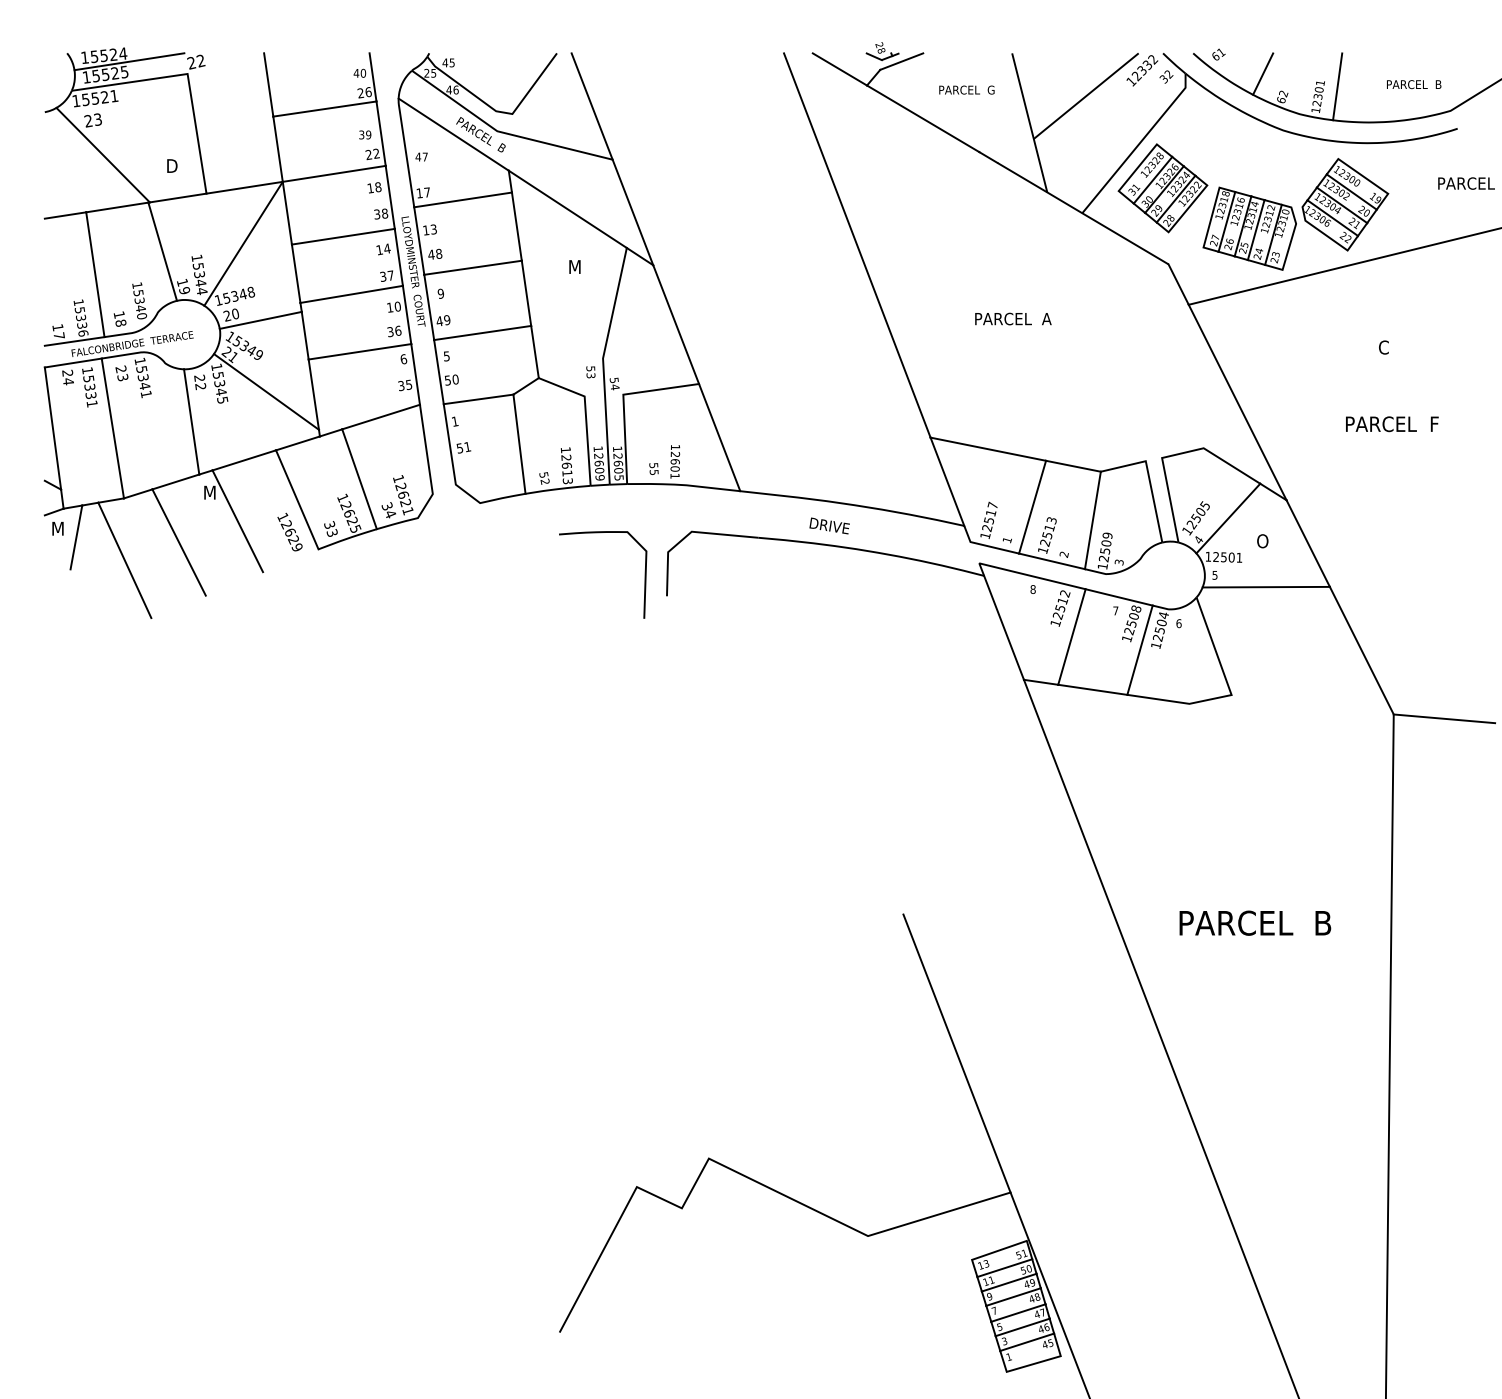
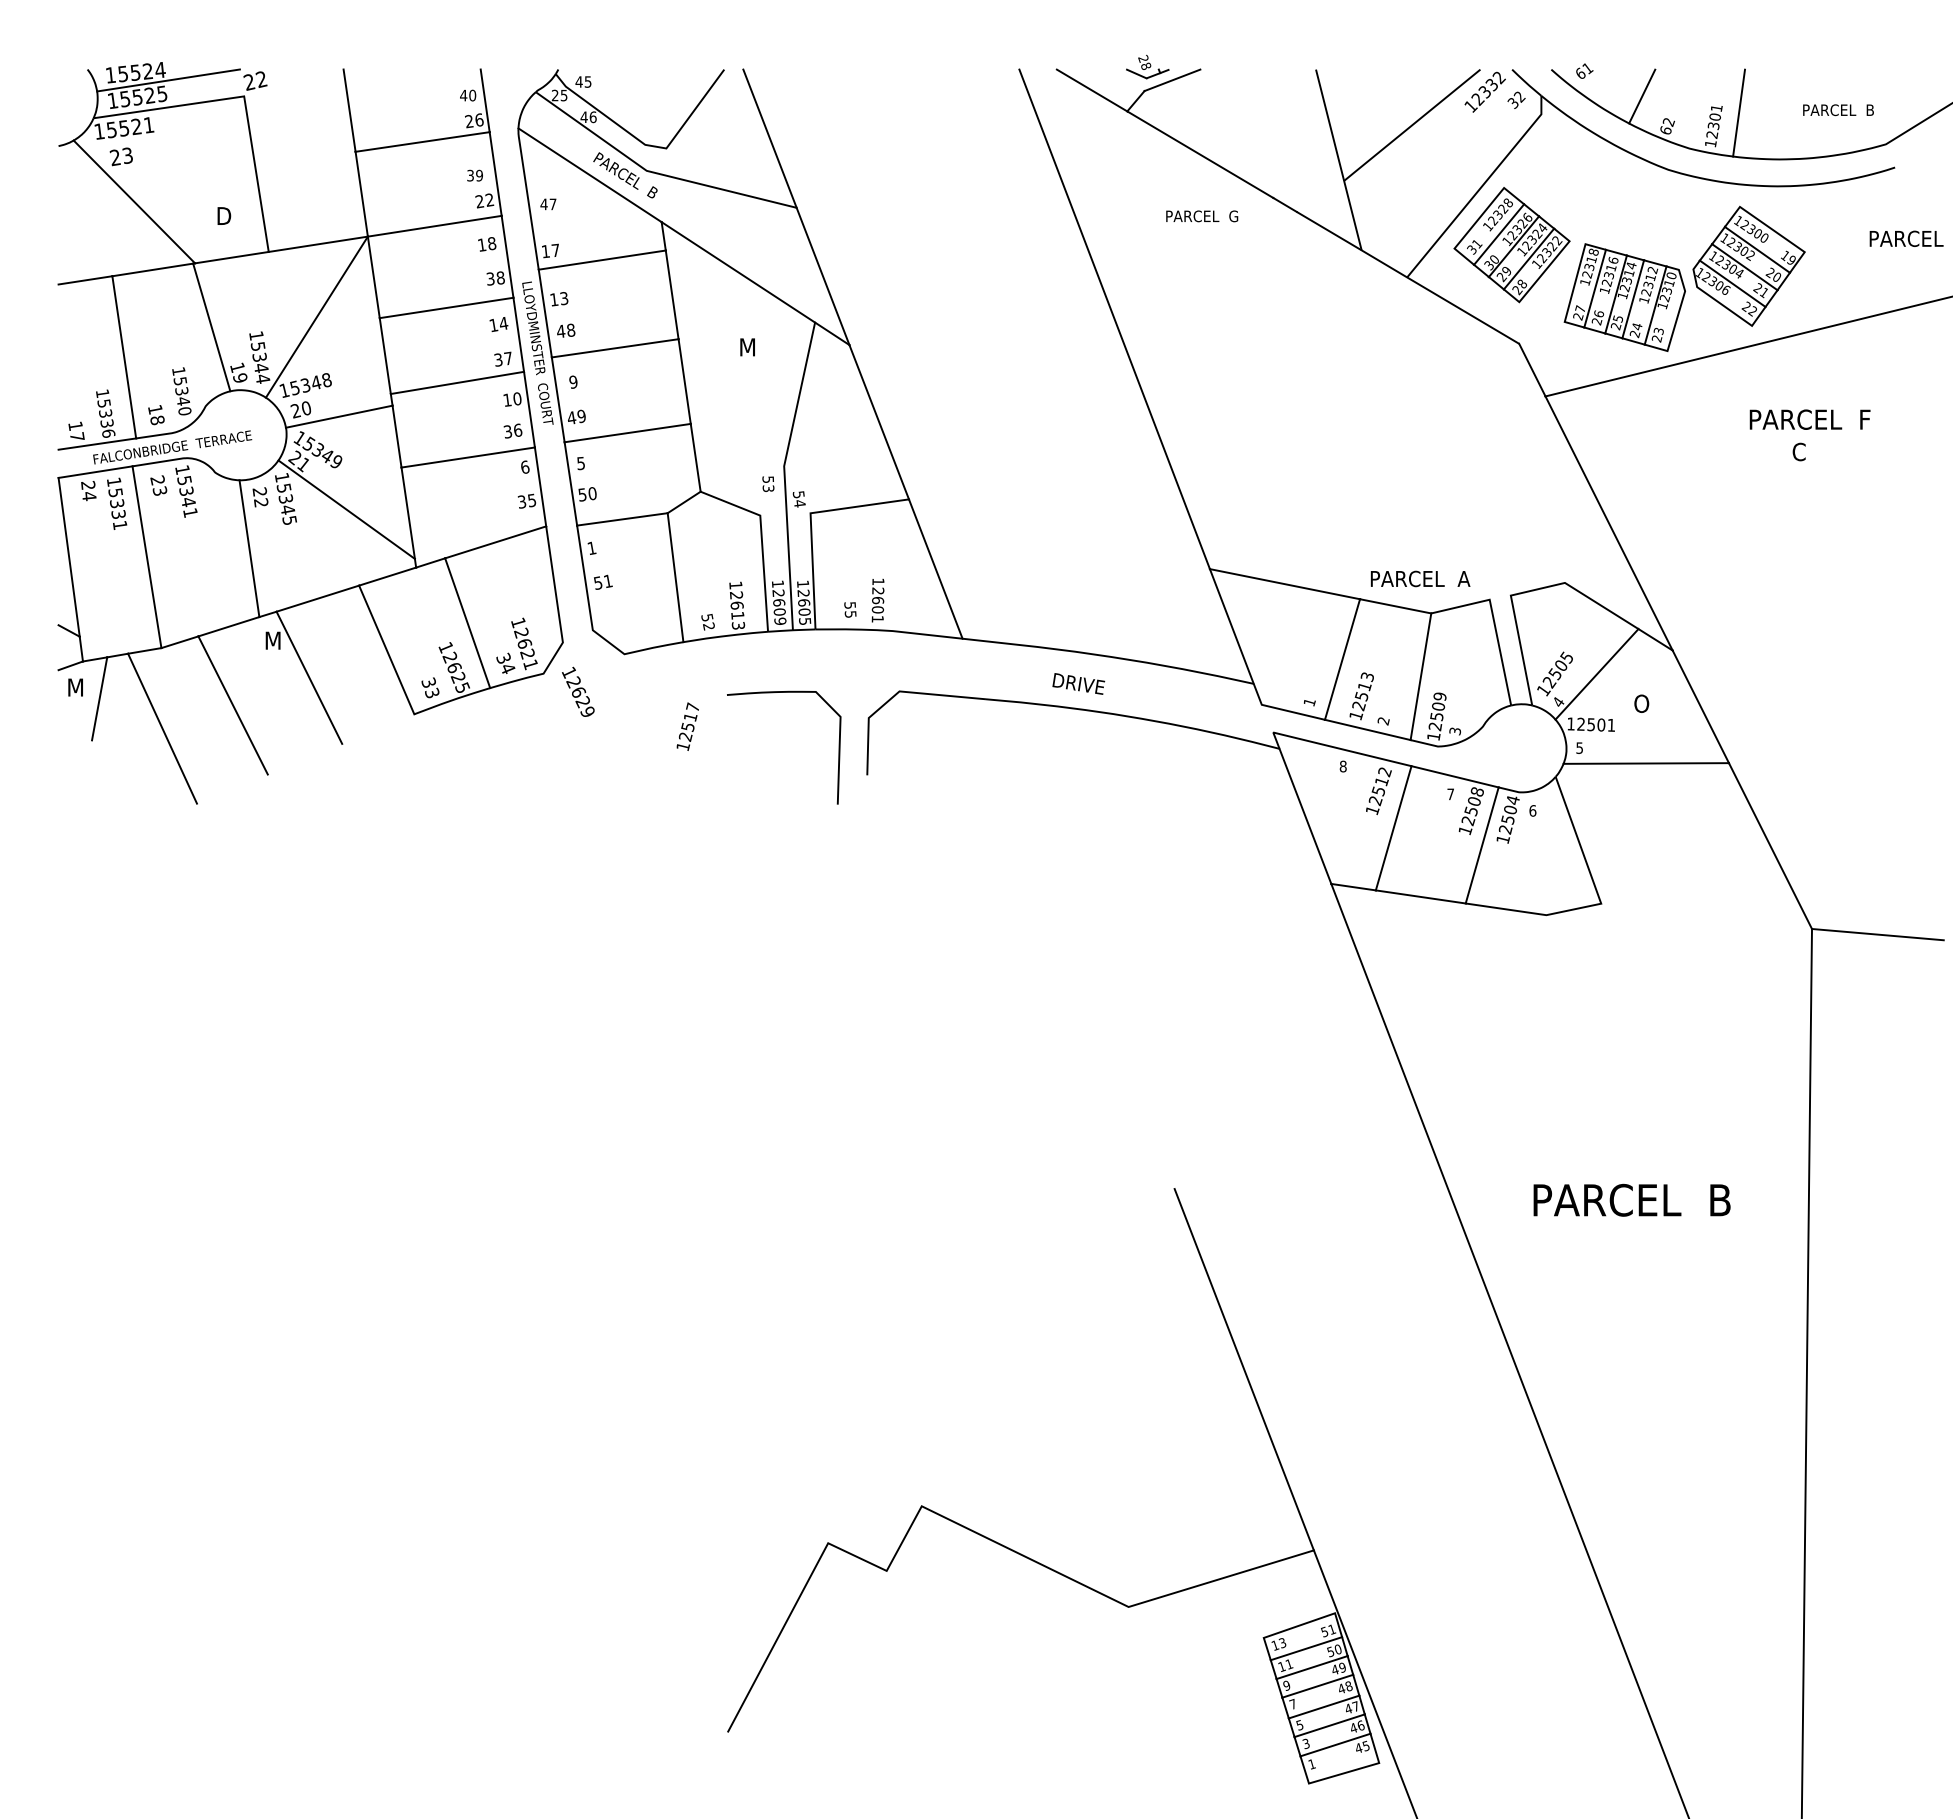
text: (967, 90) -> (1202, 216), moved
text: (1013, 318) -> (1420, 578), moved
text: (1391, 424) -> (1809, 419), moved
text: (988, 520) -> (687, 726), moved
text: (290, 531) -> (578, 691), moved

